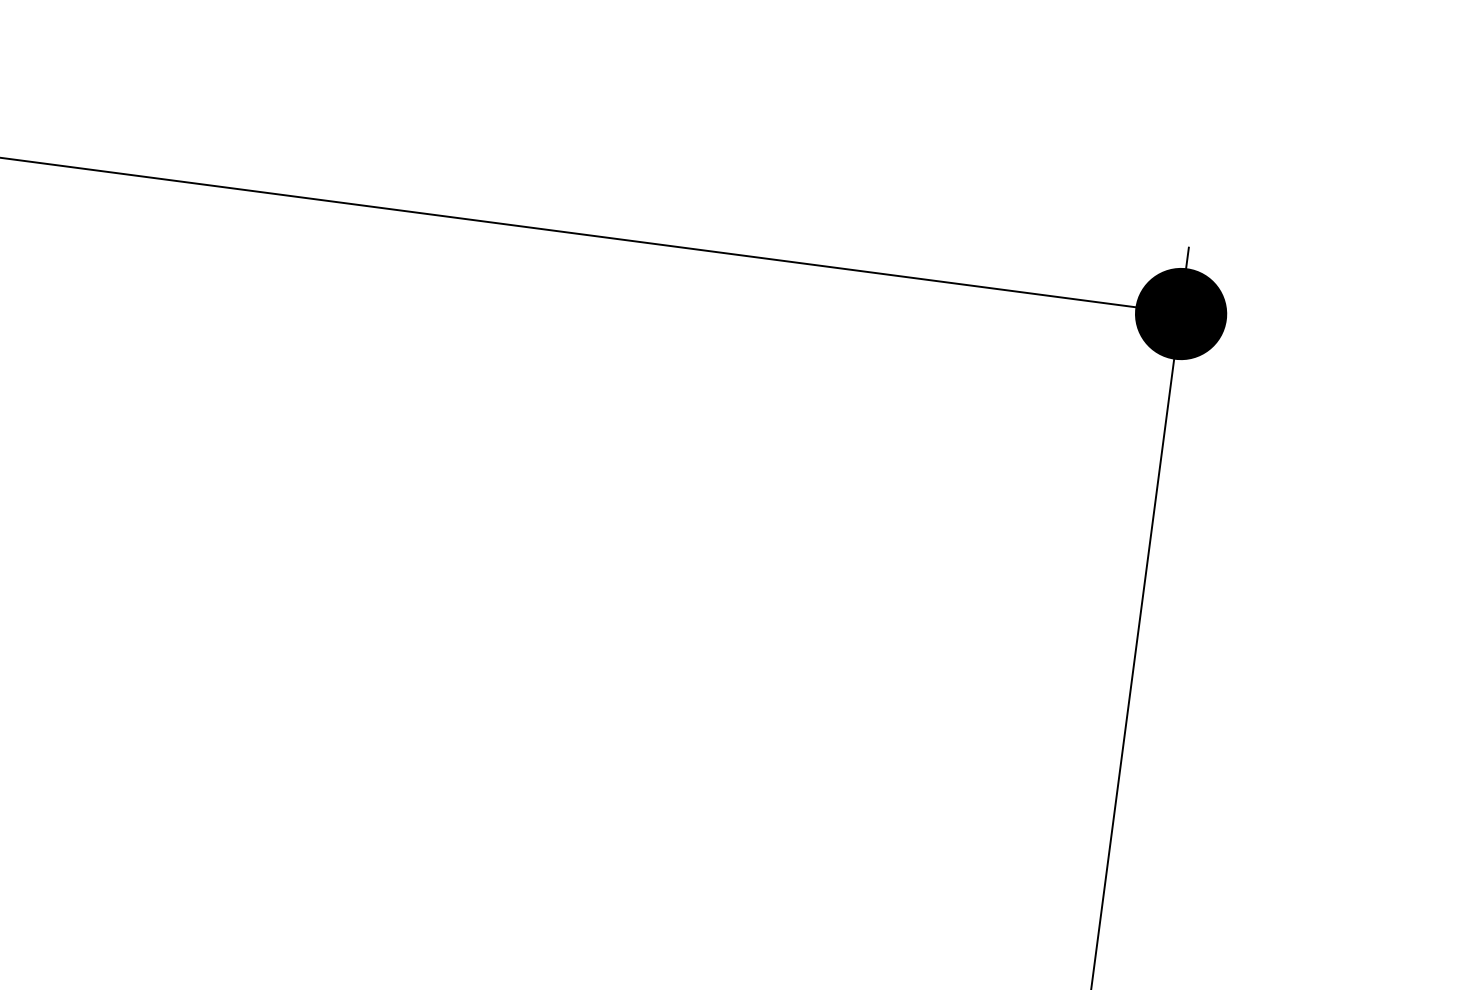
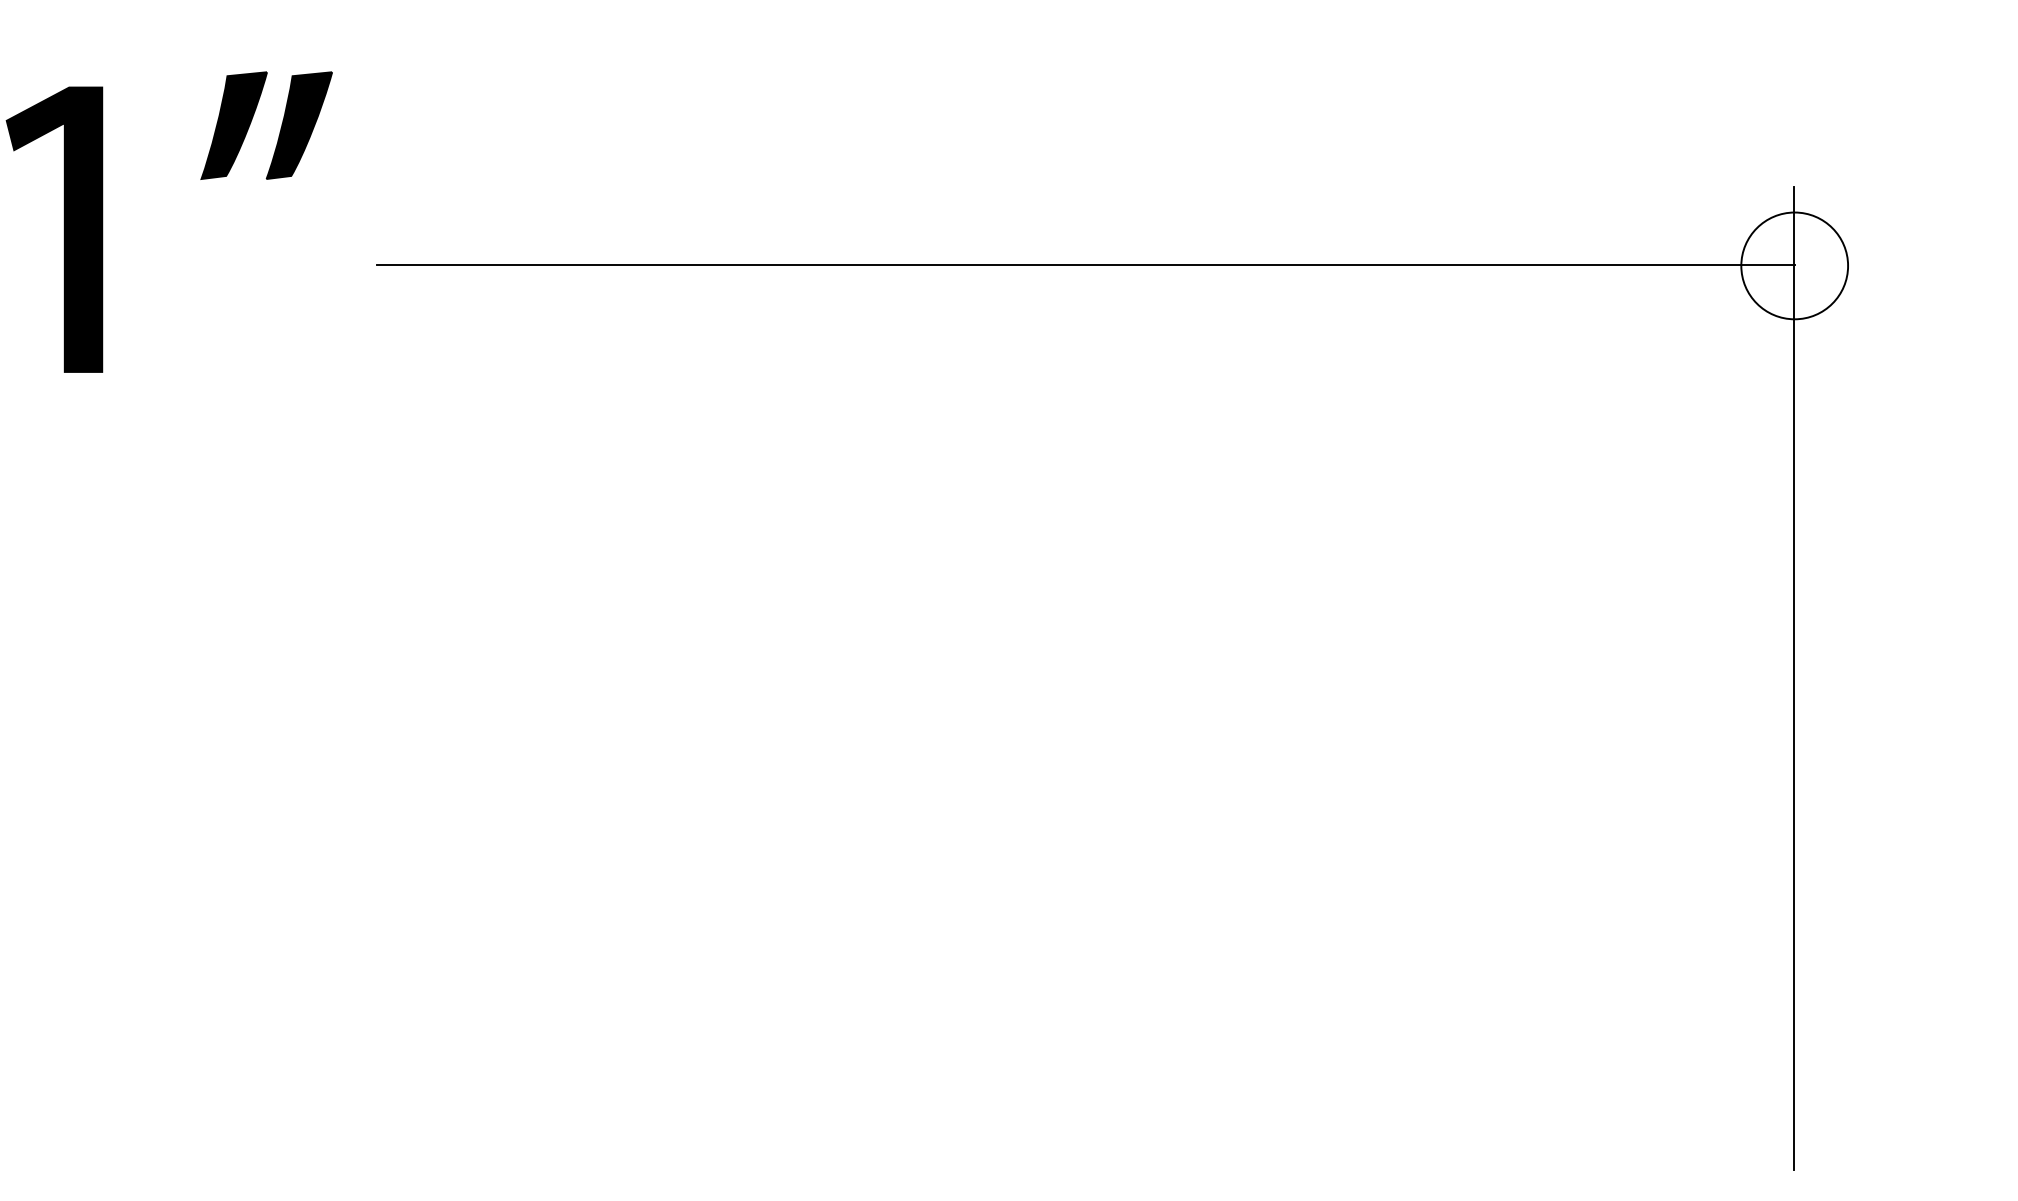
fill: (1180, 313) -> (1794, 265), removed

